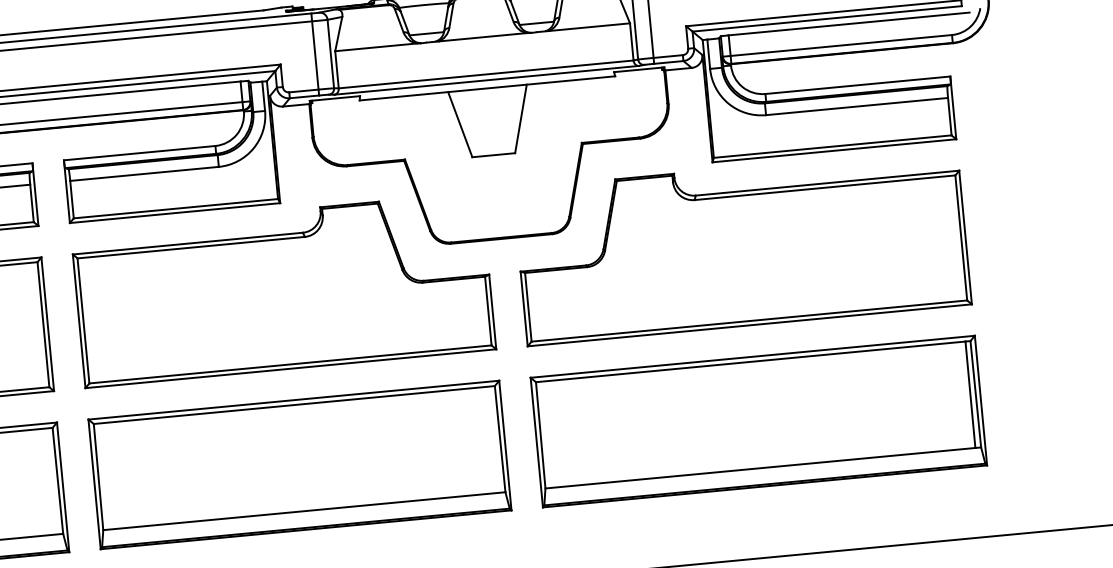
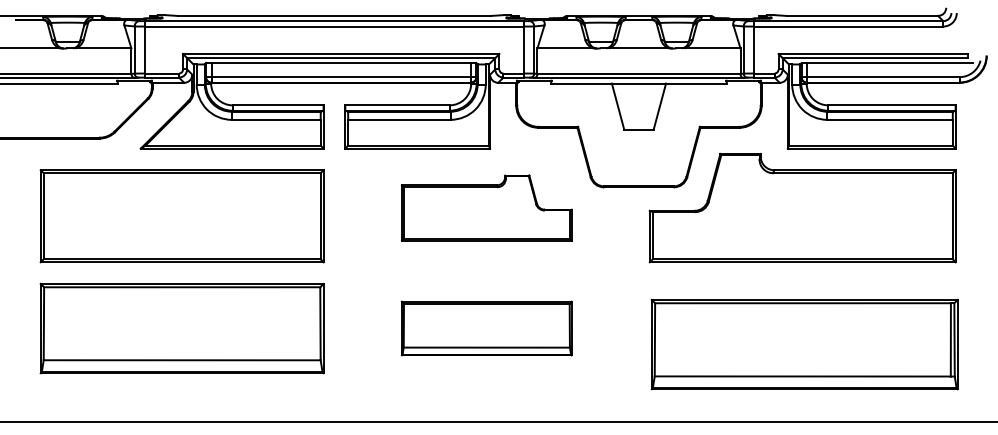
part: (283, 289) -> (486, 207), size x0.6
part: (758, 421) -> (804, 344), moved
part: (299, 464) -> (486, 328), size x0.6

